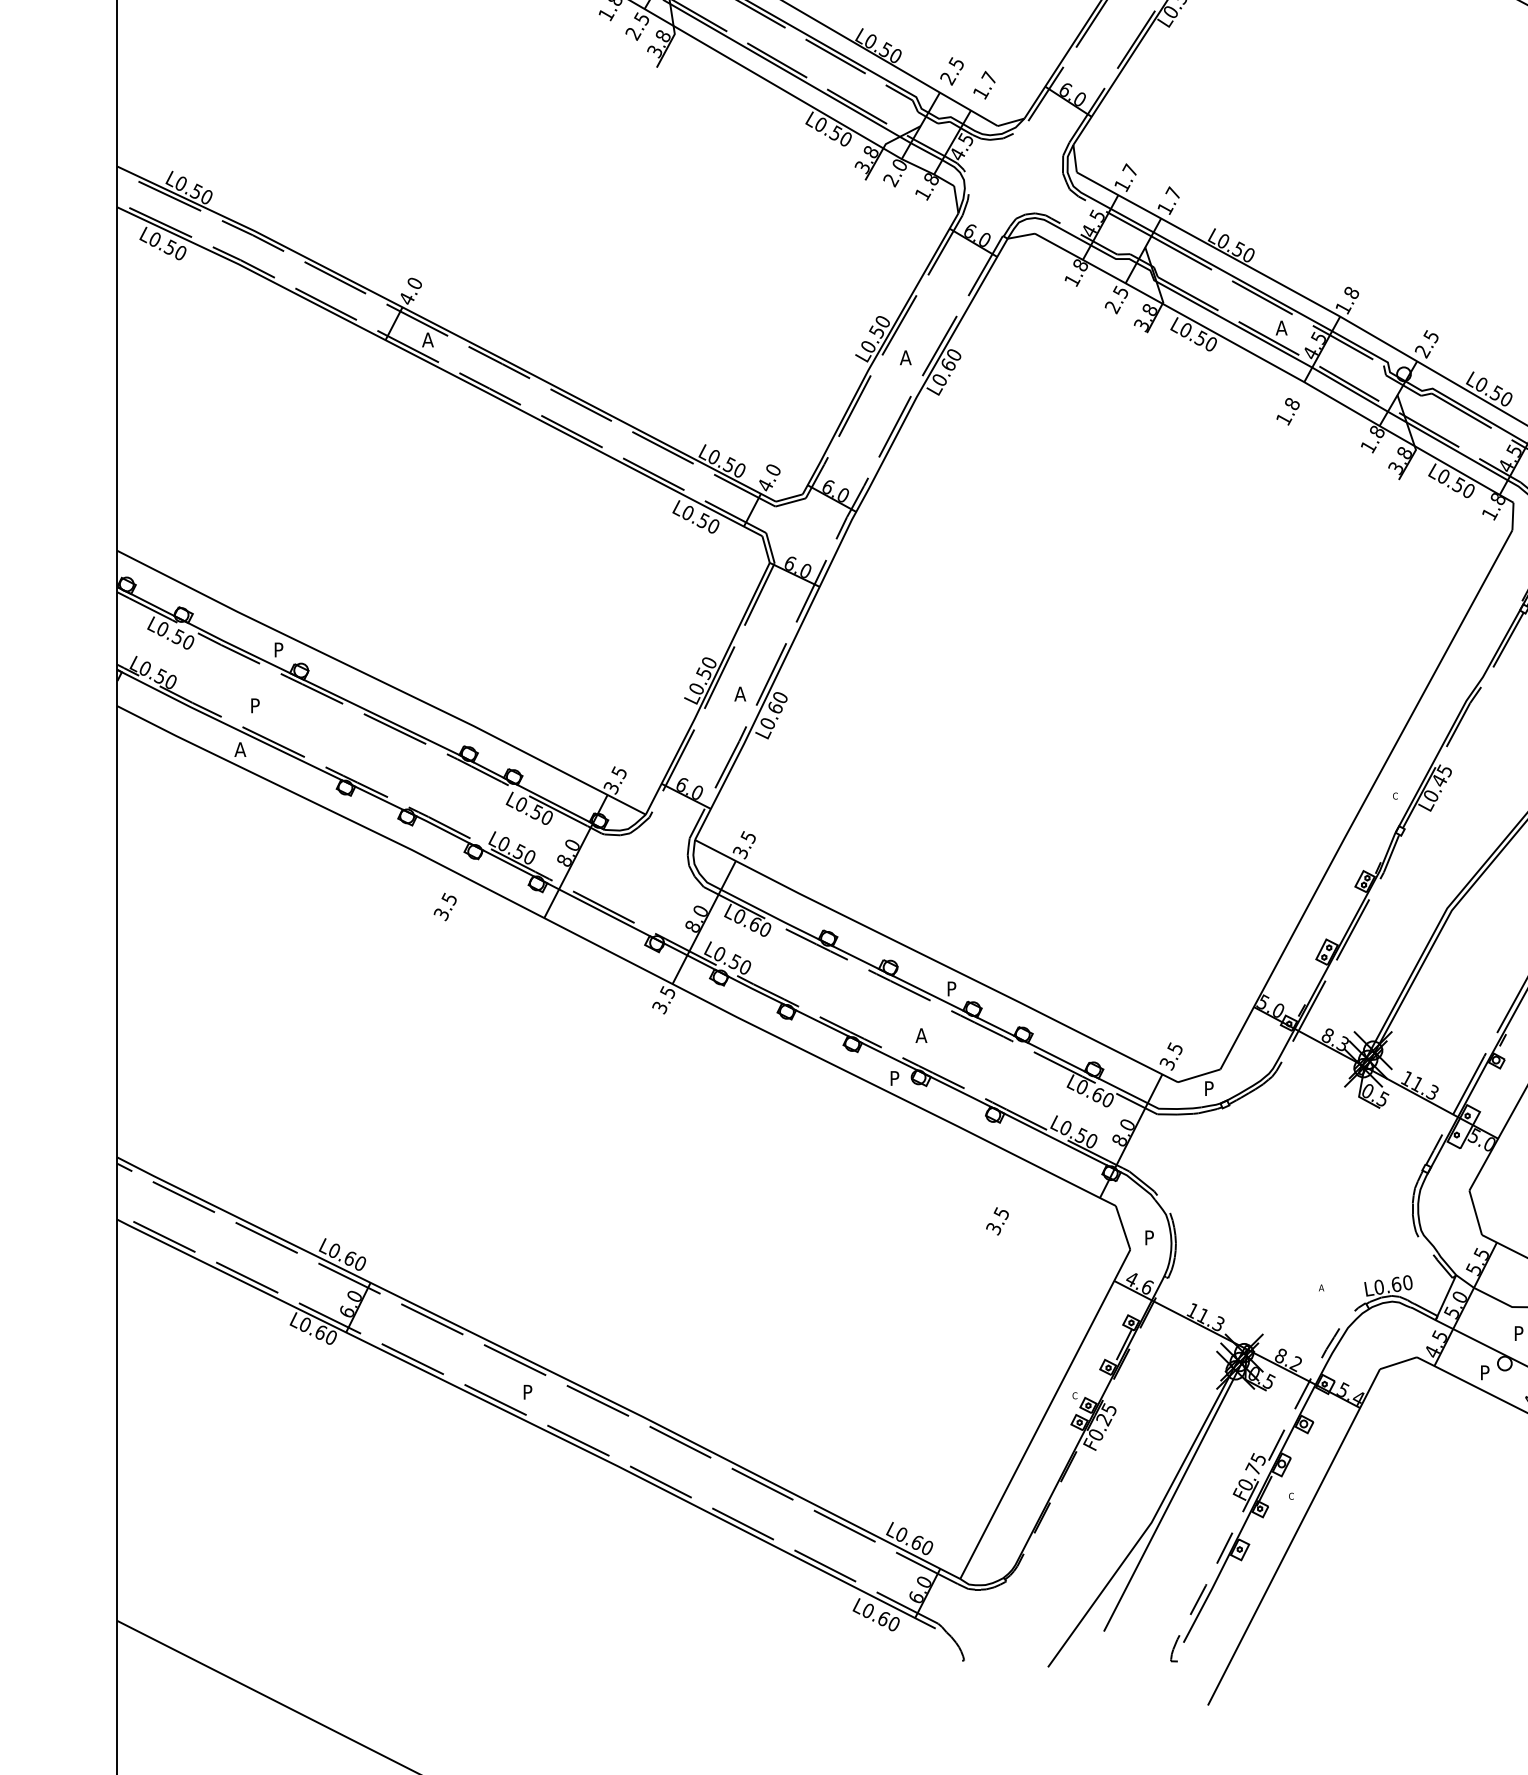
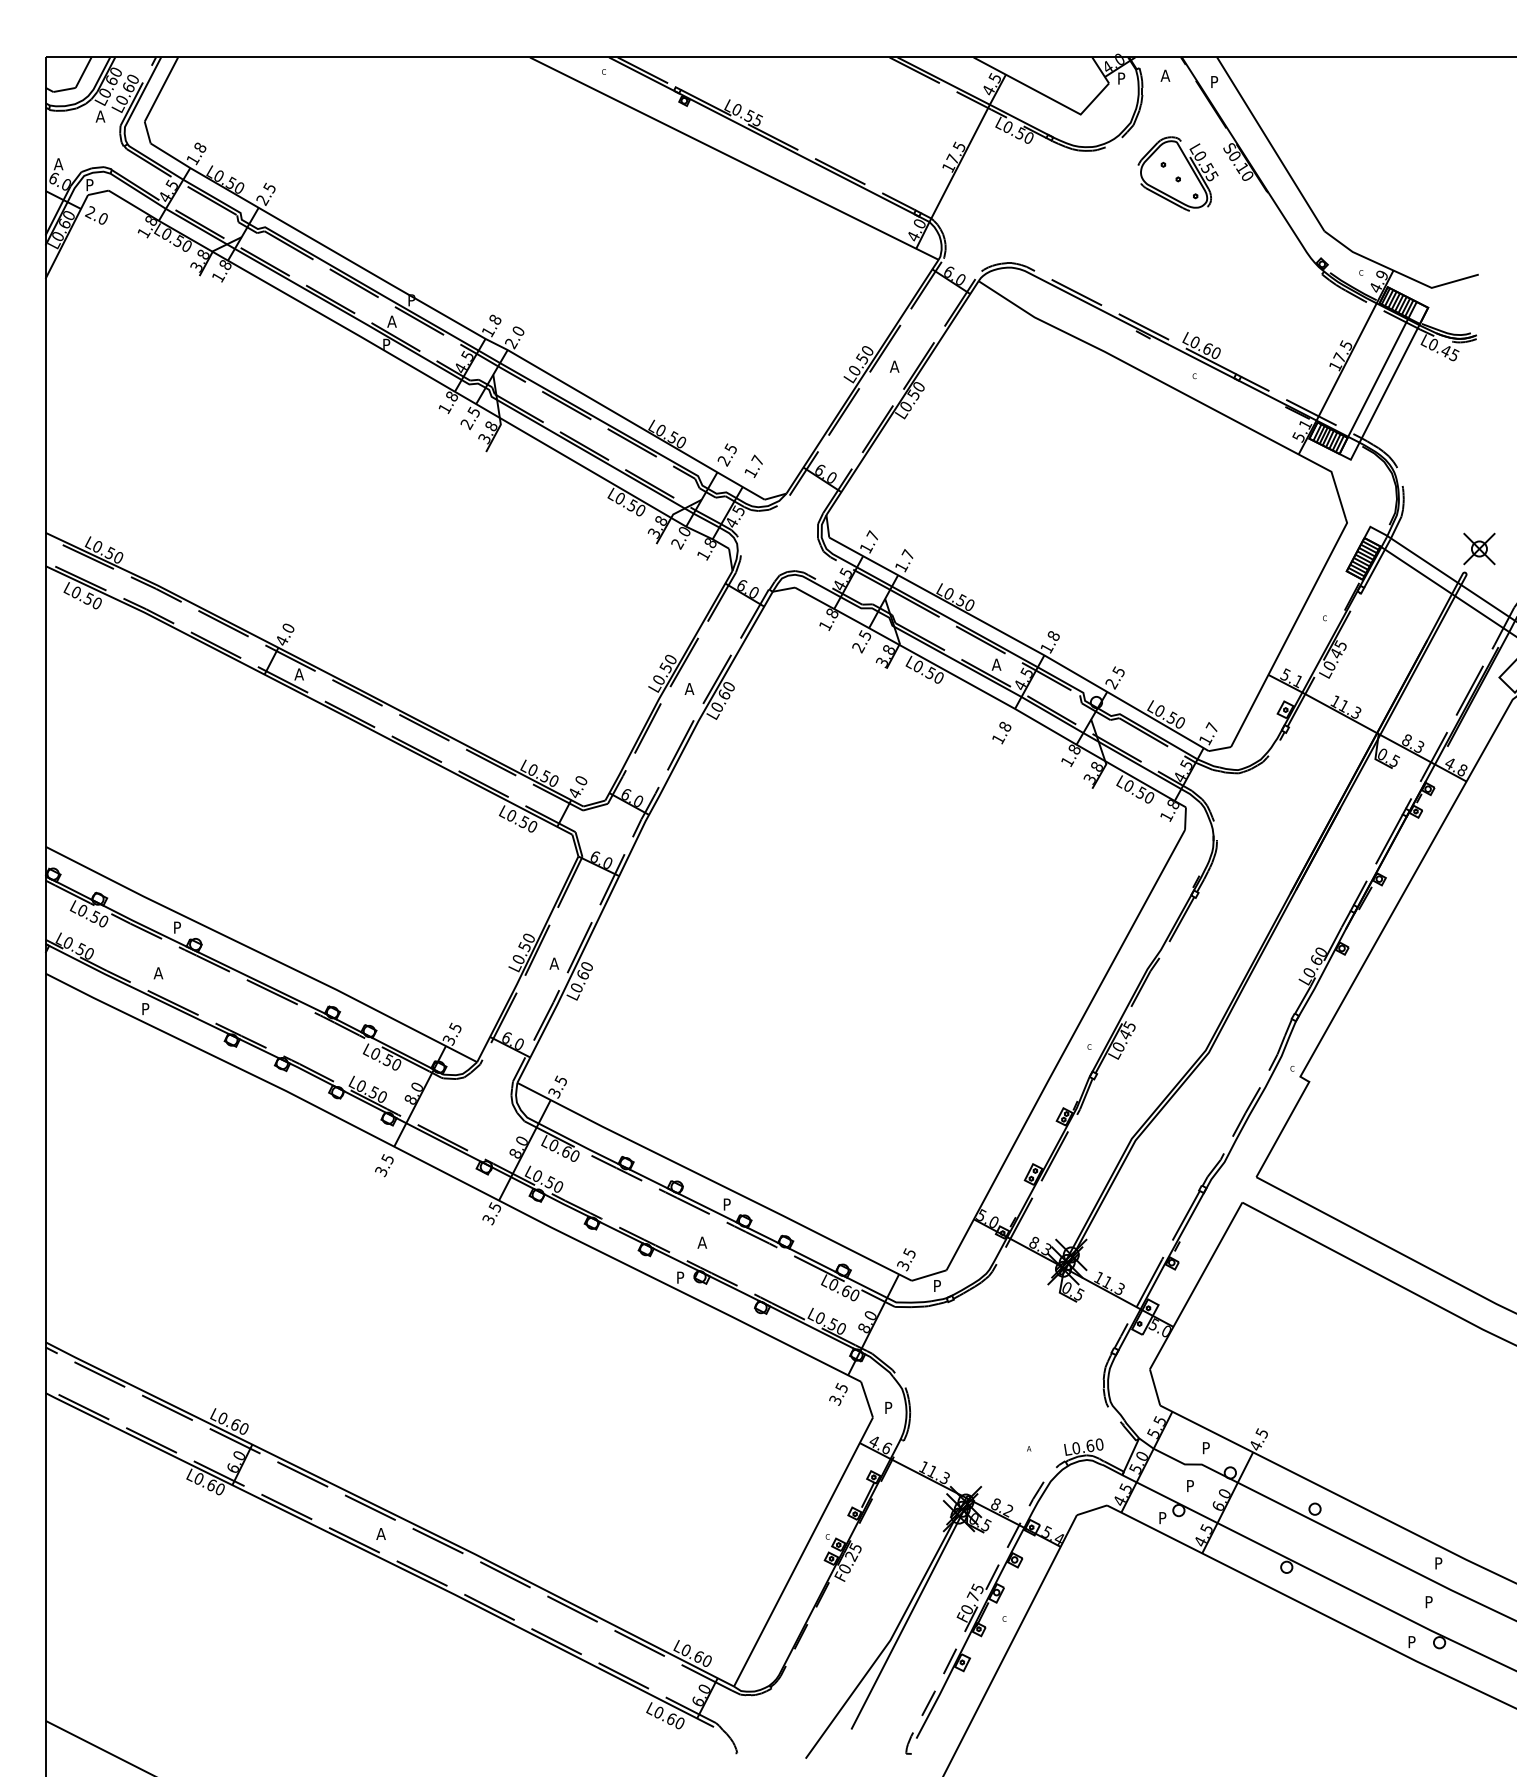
text: (255, 706) -> (158, 973), P -> A
text: (239, 750) -> (145, 1009), A -> P
text: (445, 906) -> (384, 1165), moved
text: (997, 1221) -> (838, 1394), moved
text: (527, 1391) -> (380, 1533), P -> A

